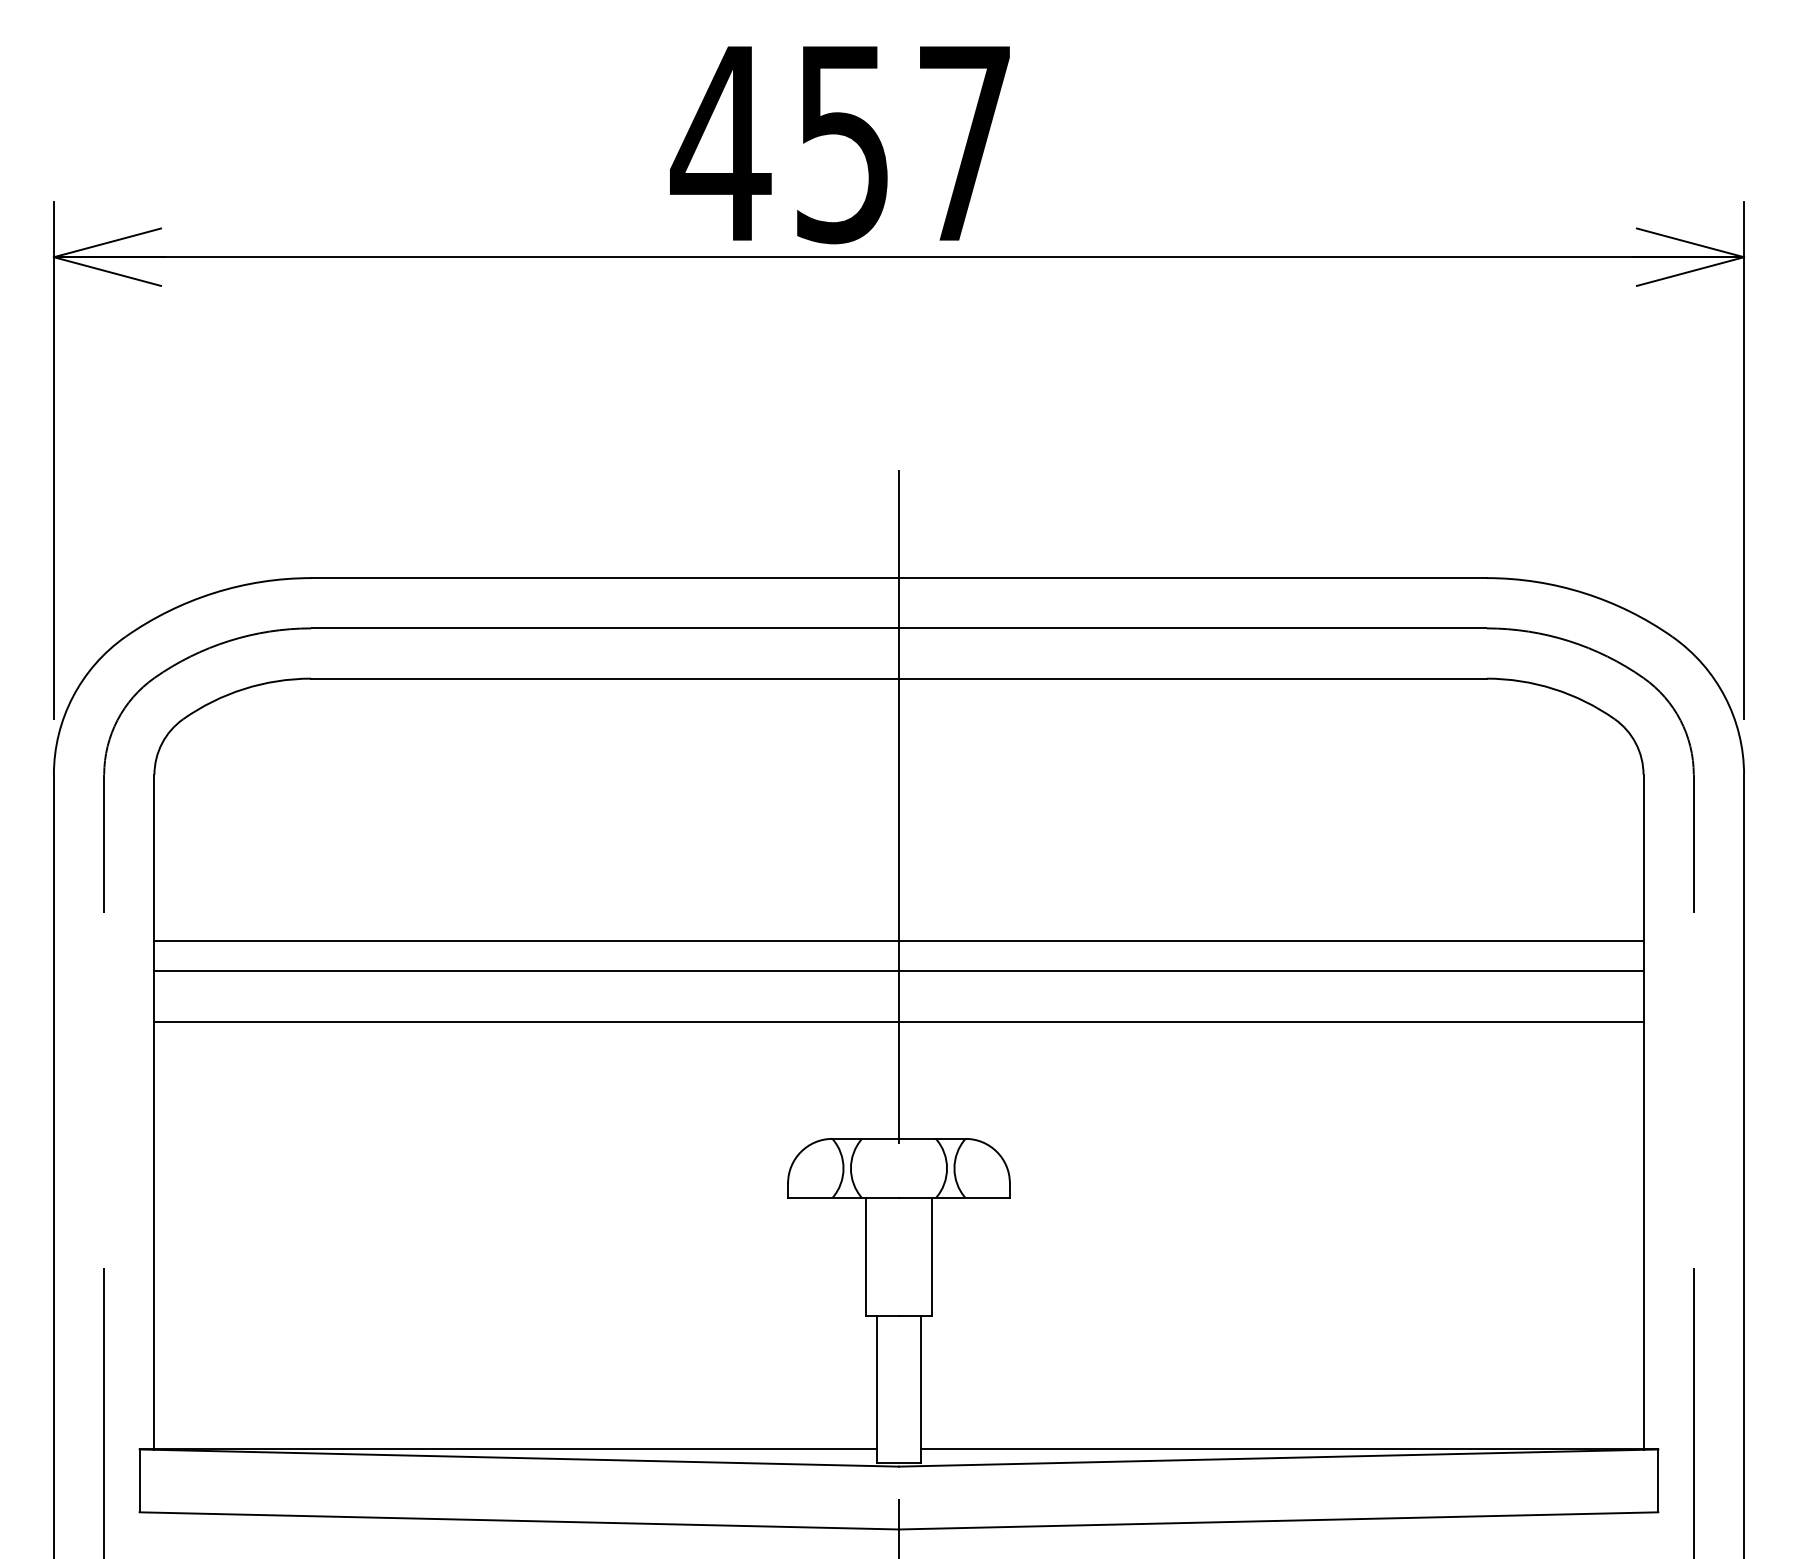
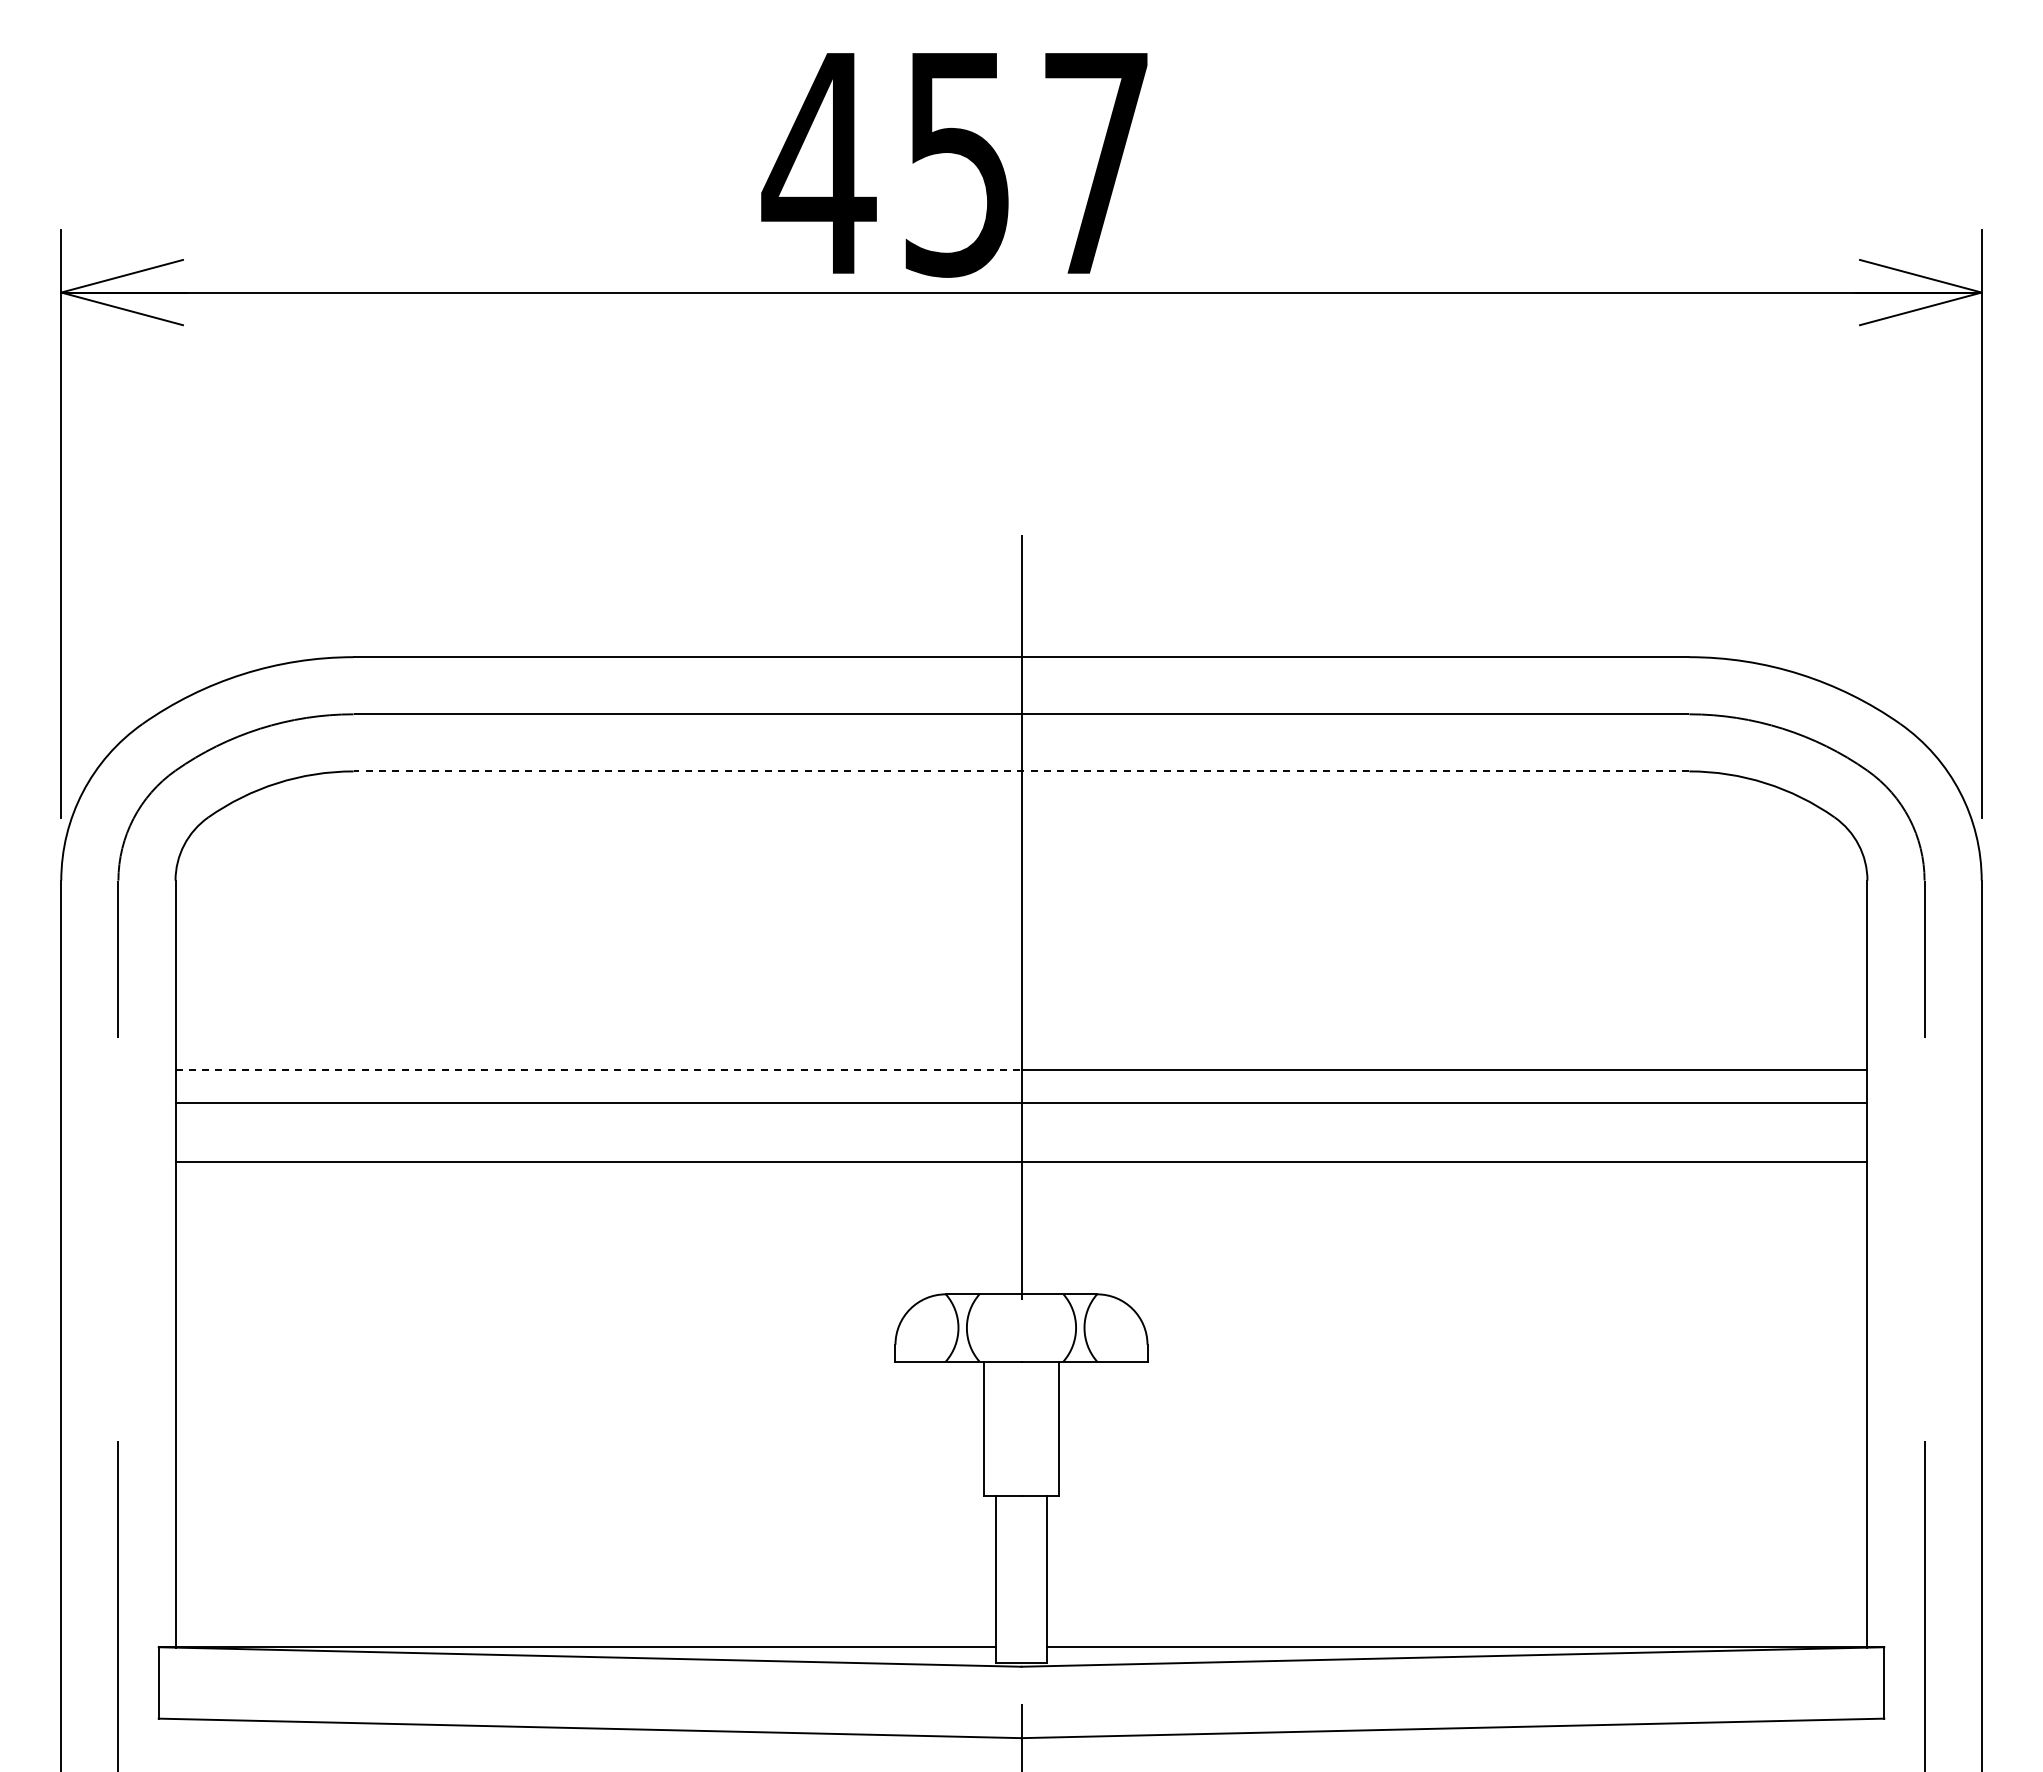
line: (899, 678) -> (1021, 771), solid -> dashed
line: (526, 940) -> (598, 1069), solid -> dashed

